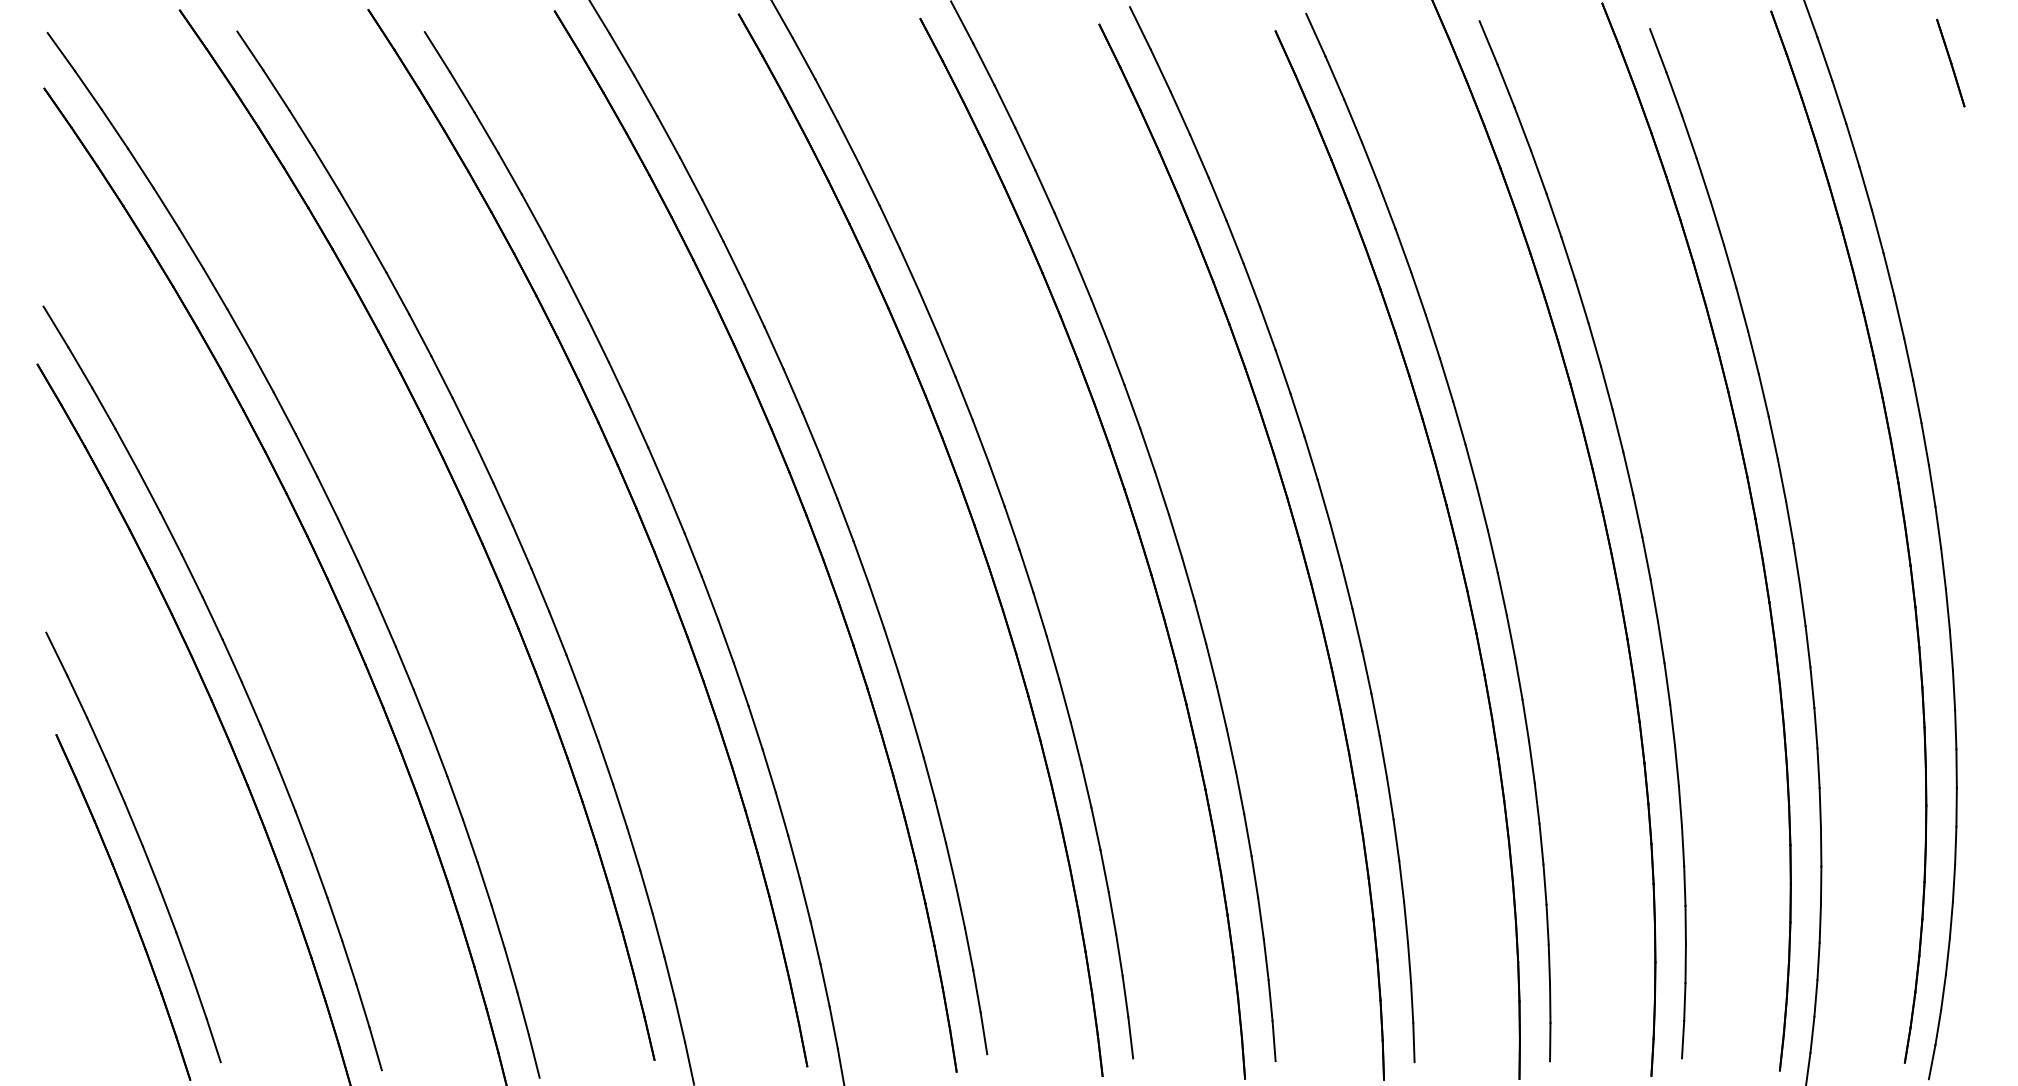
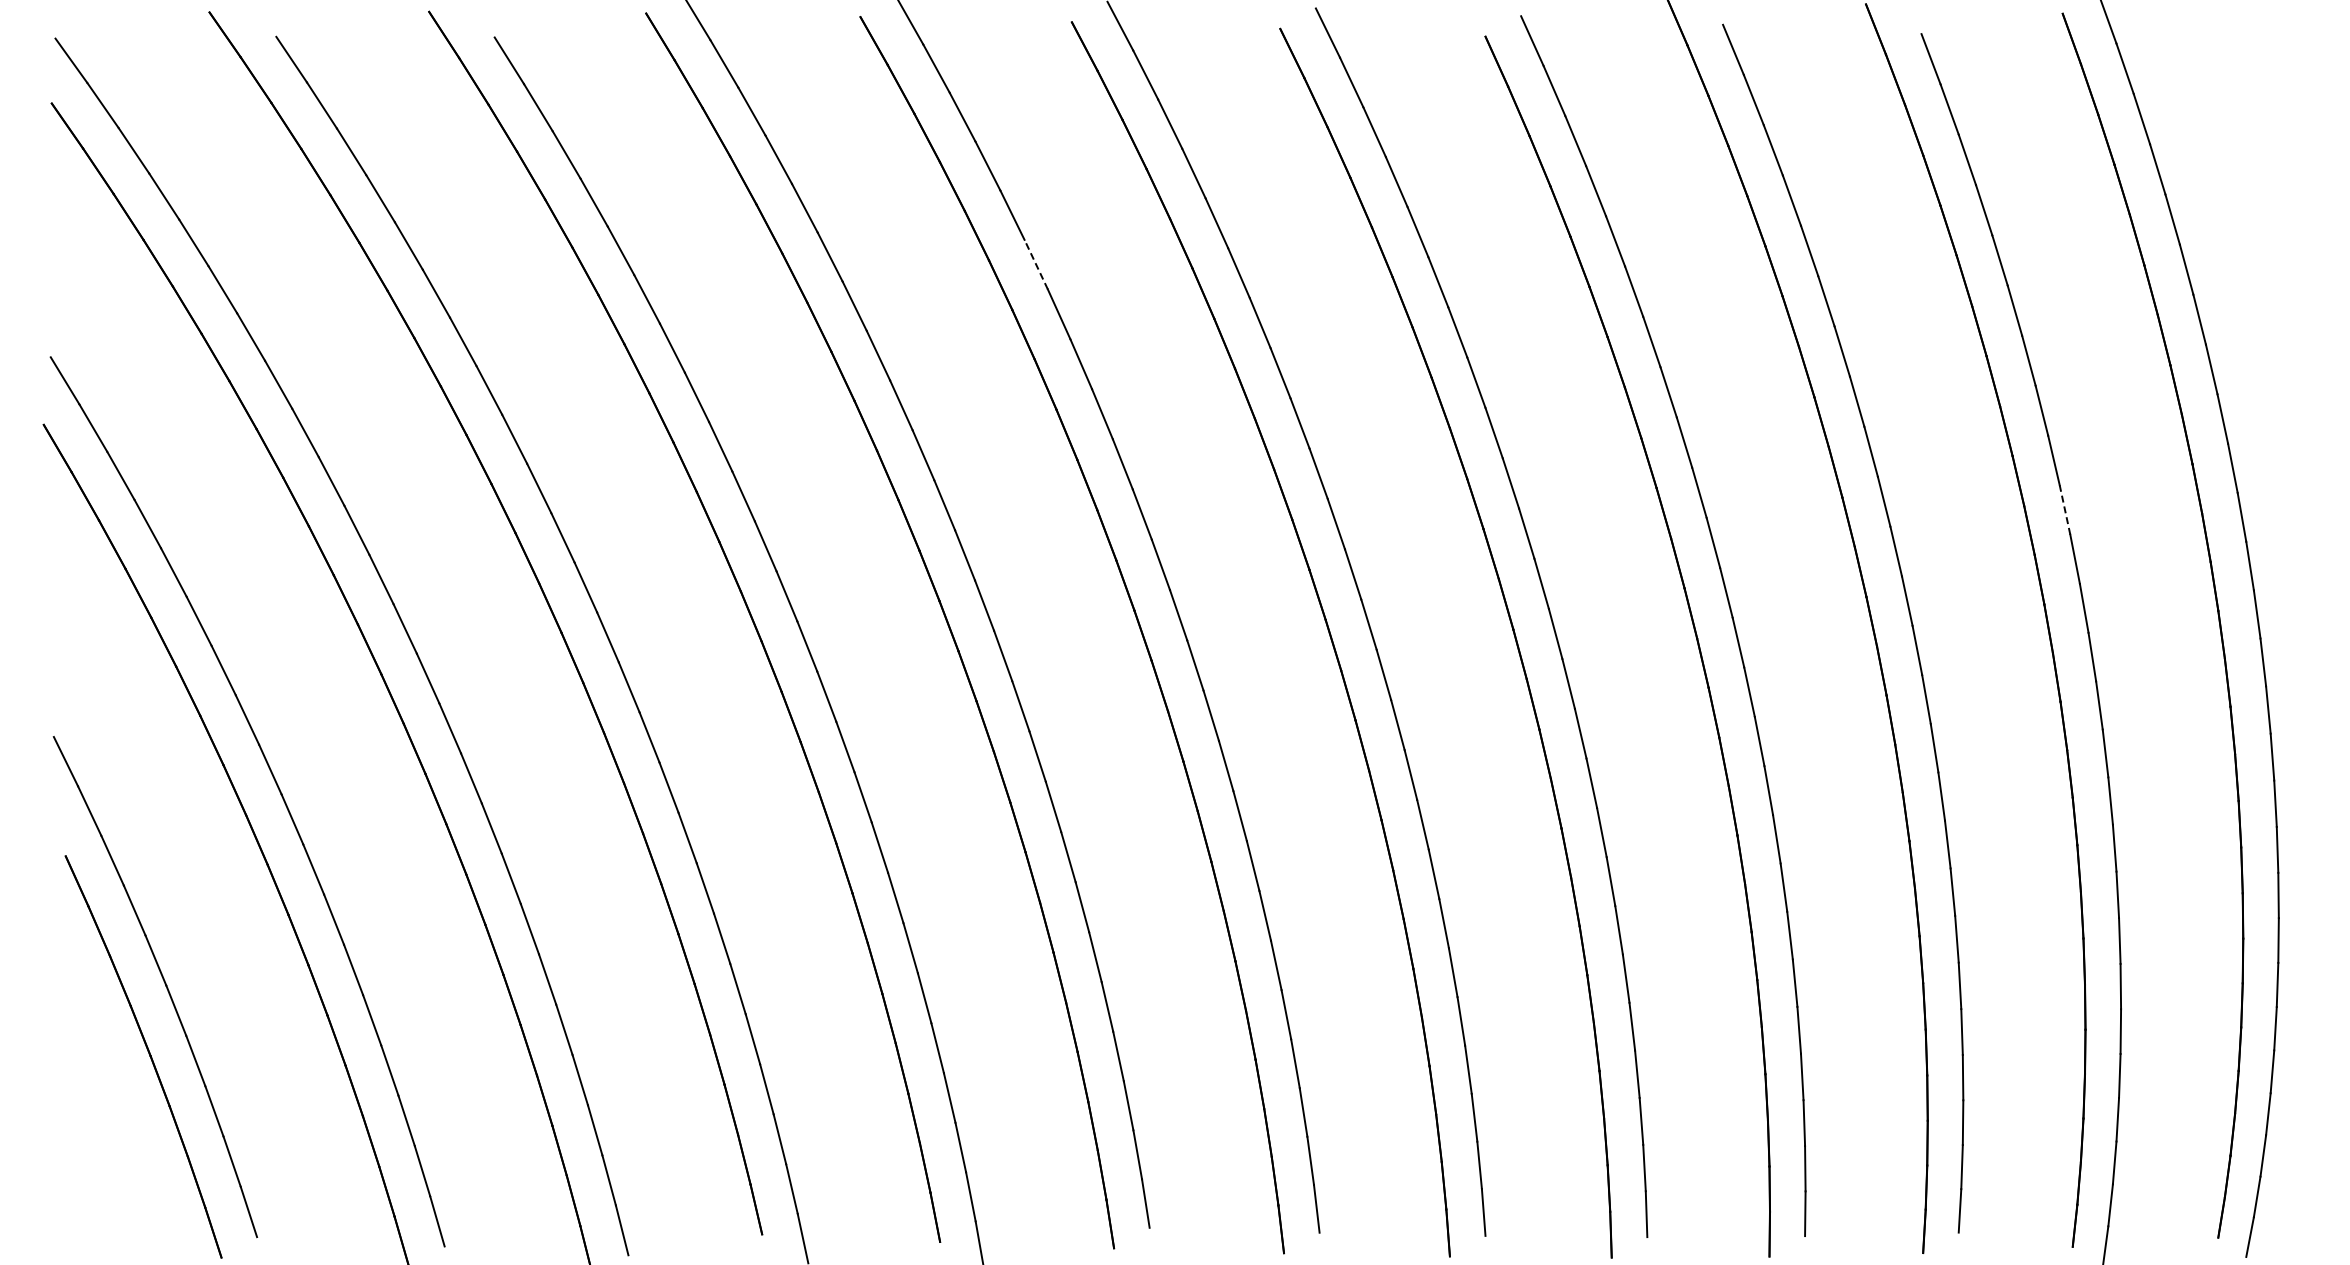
line: (1950, 62) -> (2271, 73), removed
line: (890, 226) -> (1036, 264), solid -> dashed
line: (1772, 437) -> (2064, 509), solid -> dashed

